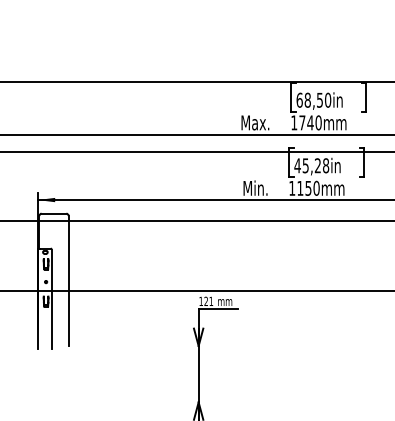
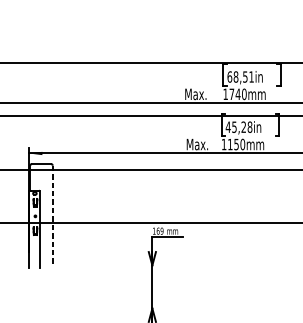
text: (328, 99) -> (251, 76), 68,50in -> 68,51in
text: (262, 187) -> (201, 143), Min. -> Max.
line: (68, 281) -> (52, 215), solid -> dashed
text: (208, 301) -> (159, 231), 121 -> 169

